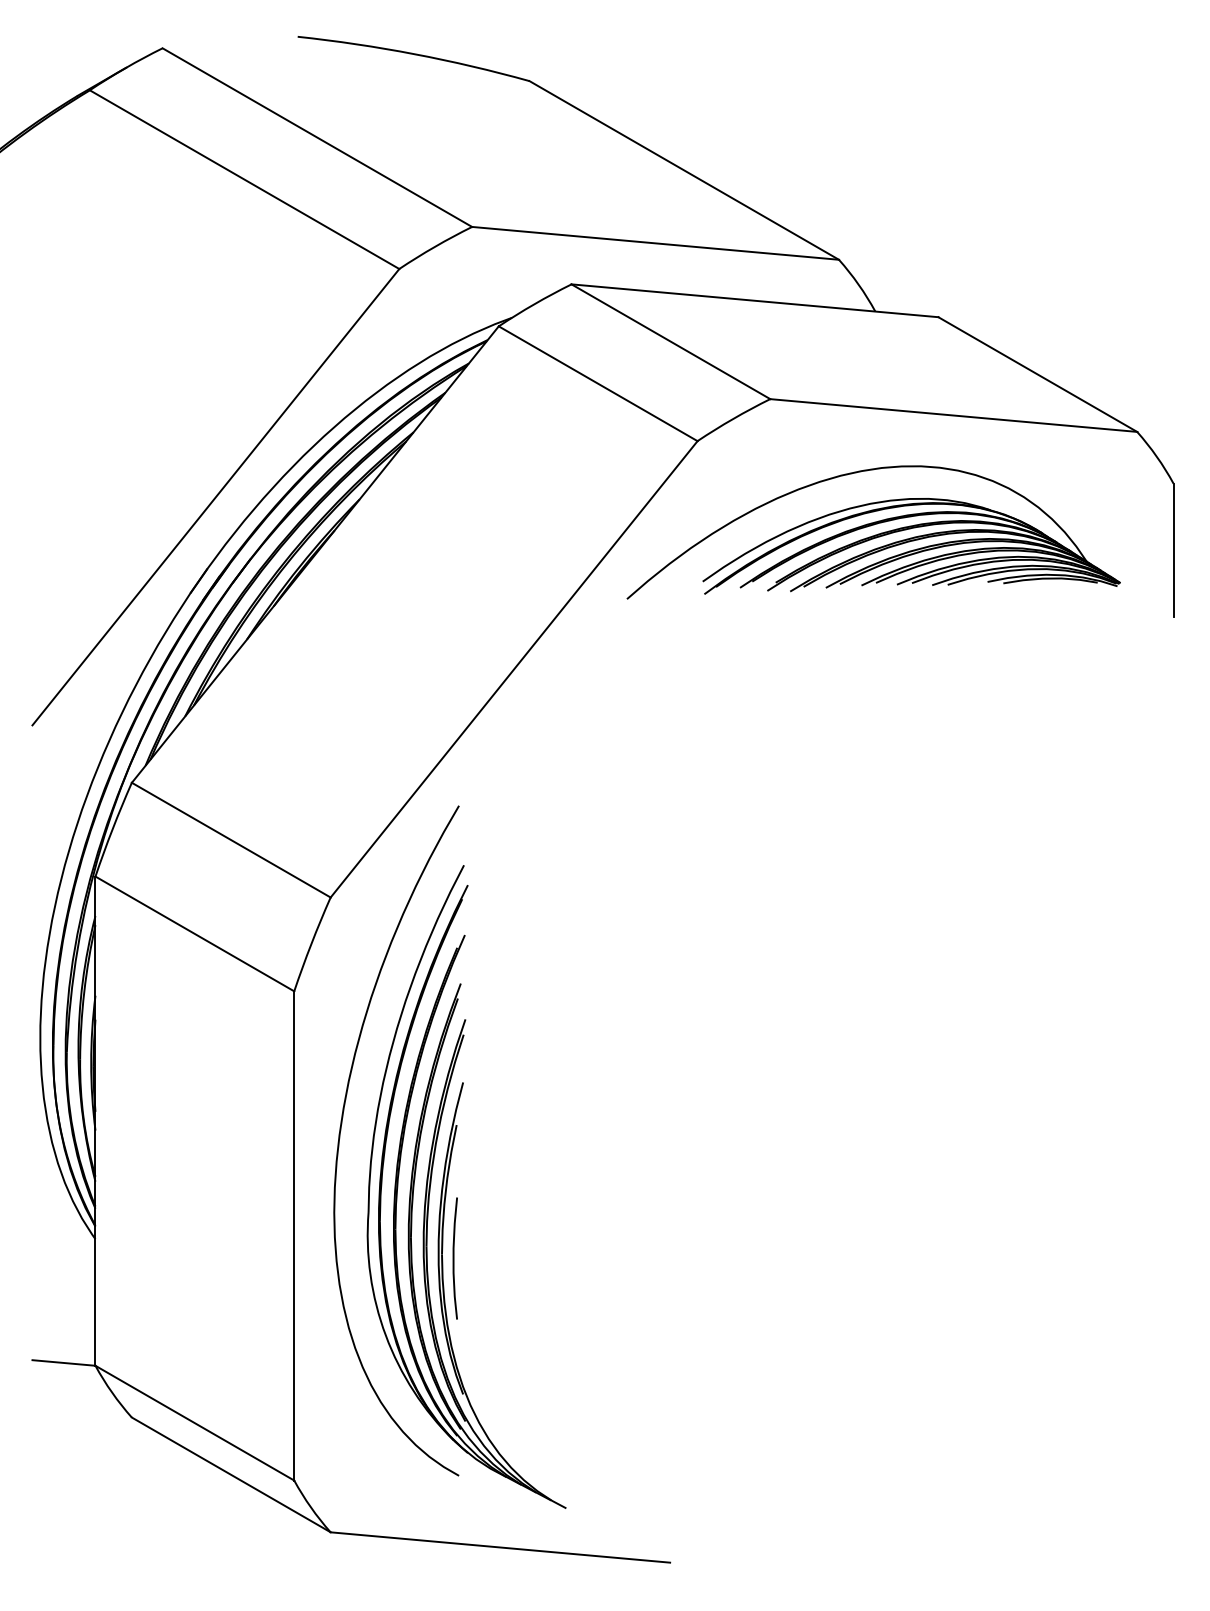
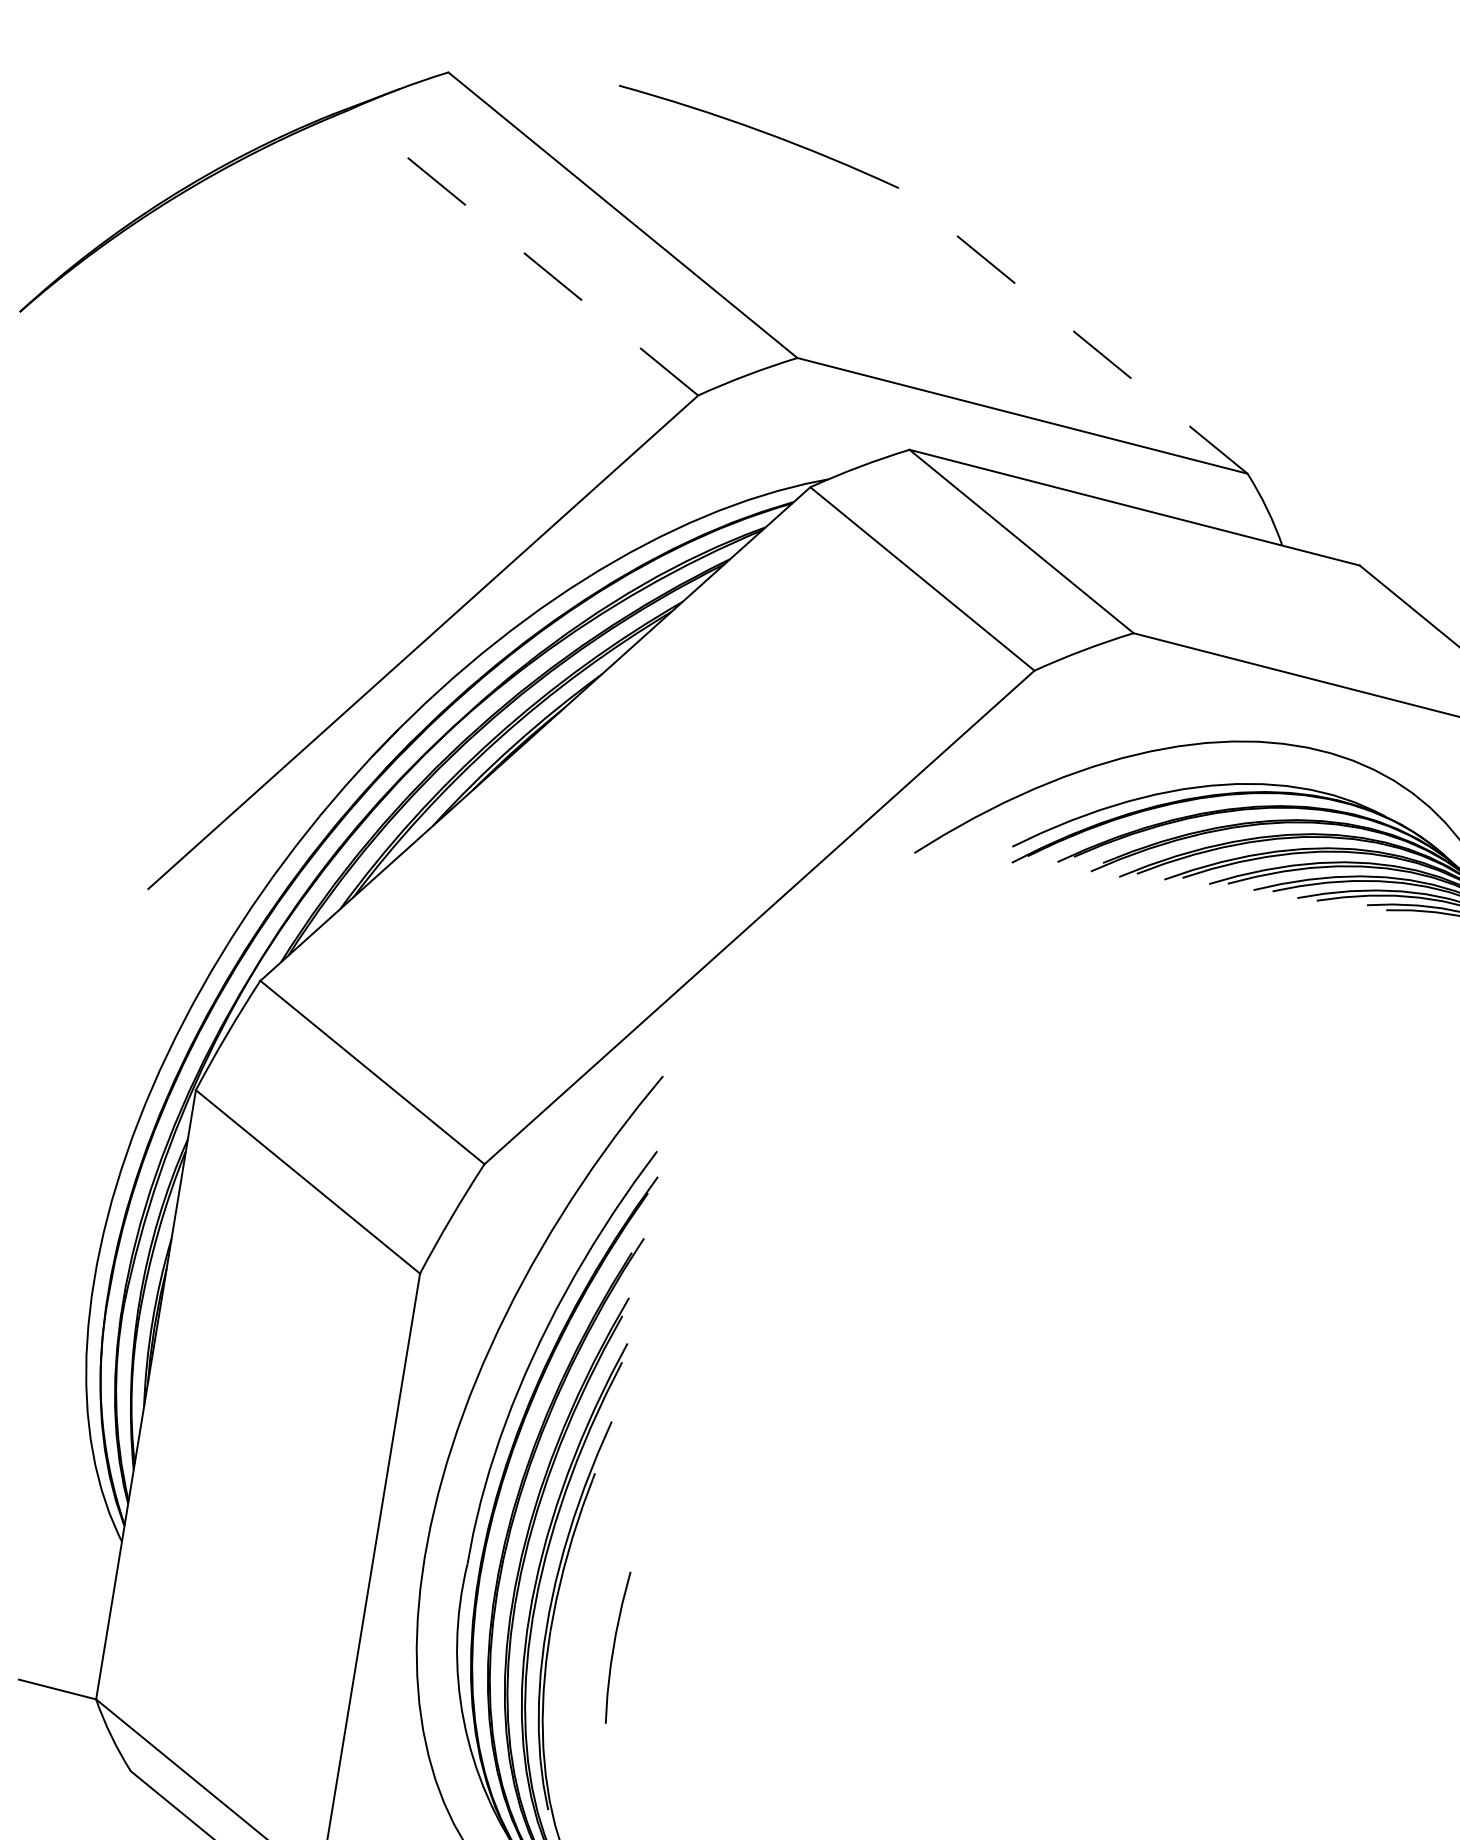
line: (684, 170) -> (1073, 331), solid -> dashed
line: (244, 179) -> (523, 252), solid -> dashed
curve: (454, 1258) -> (614, 1647), moved

